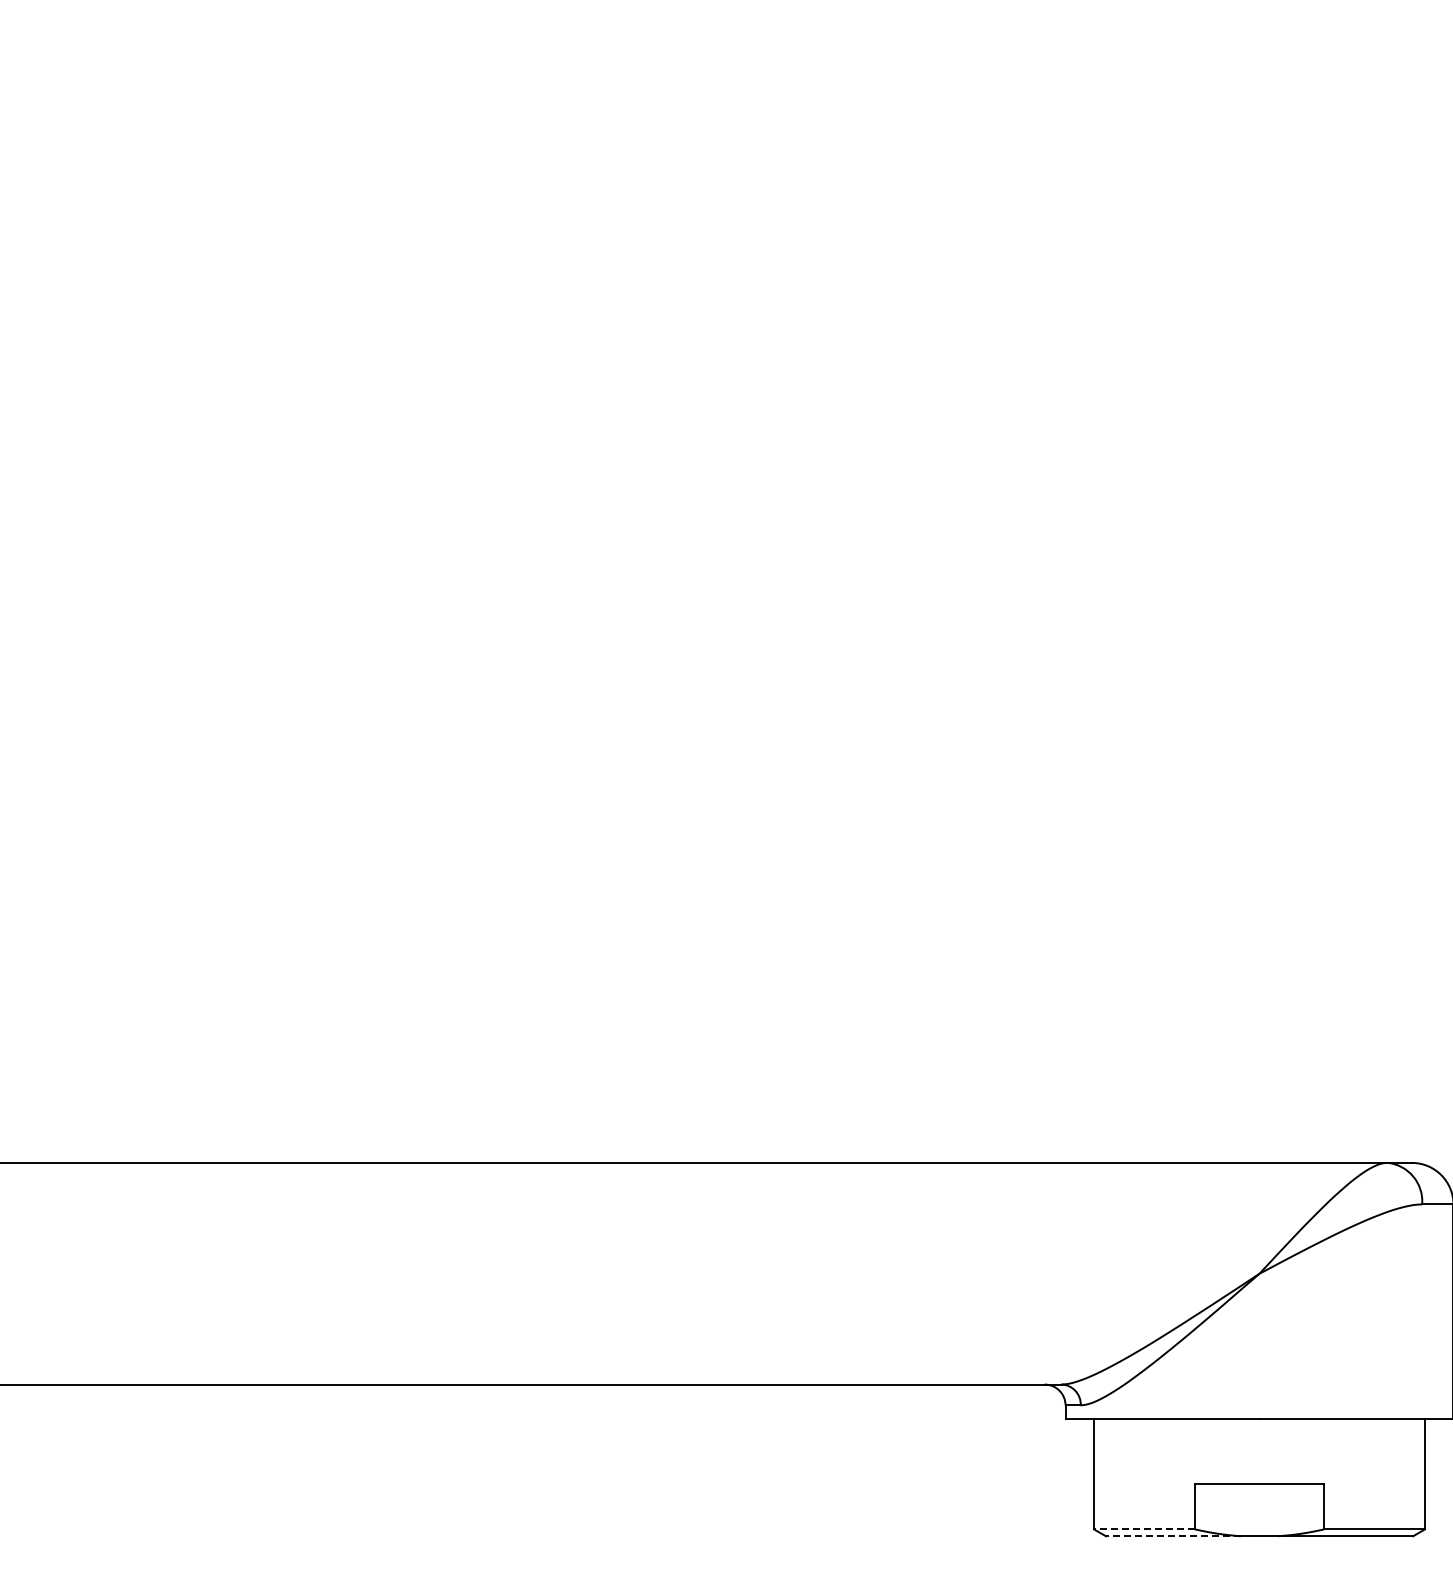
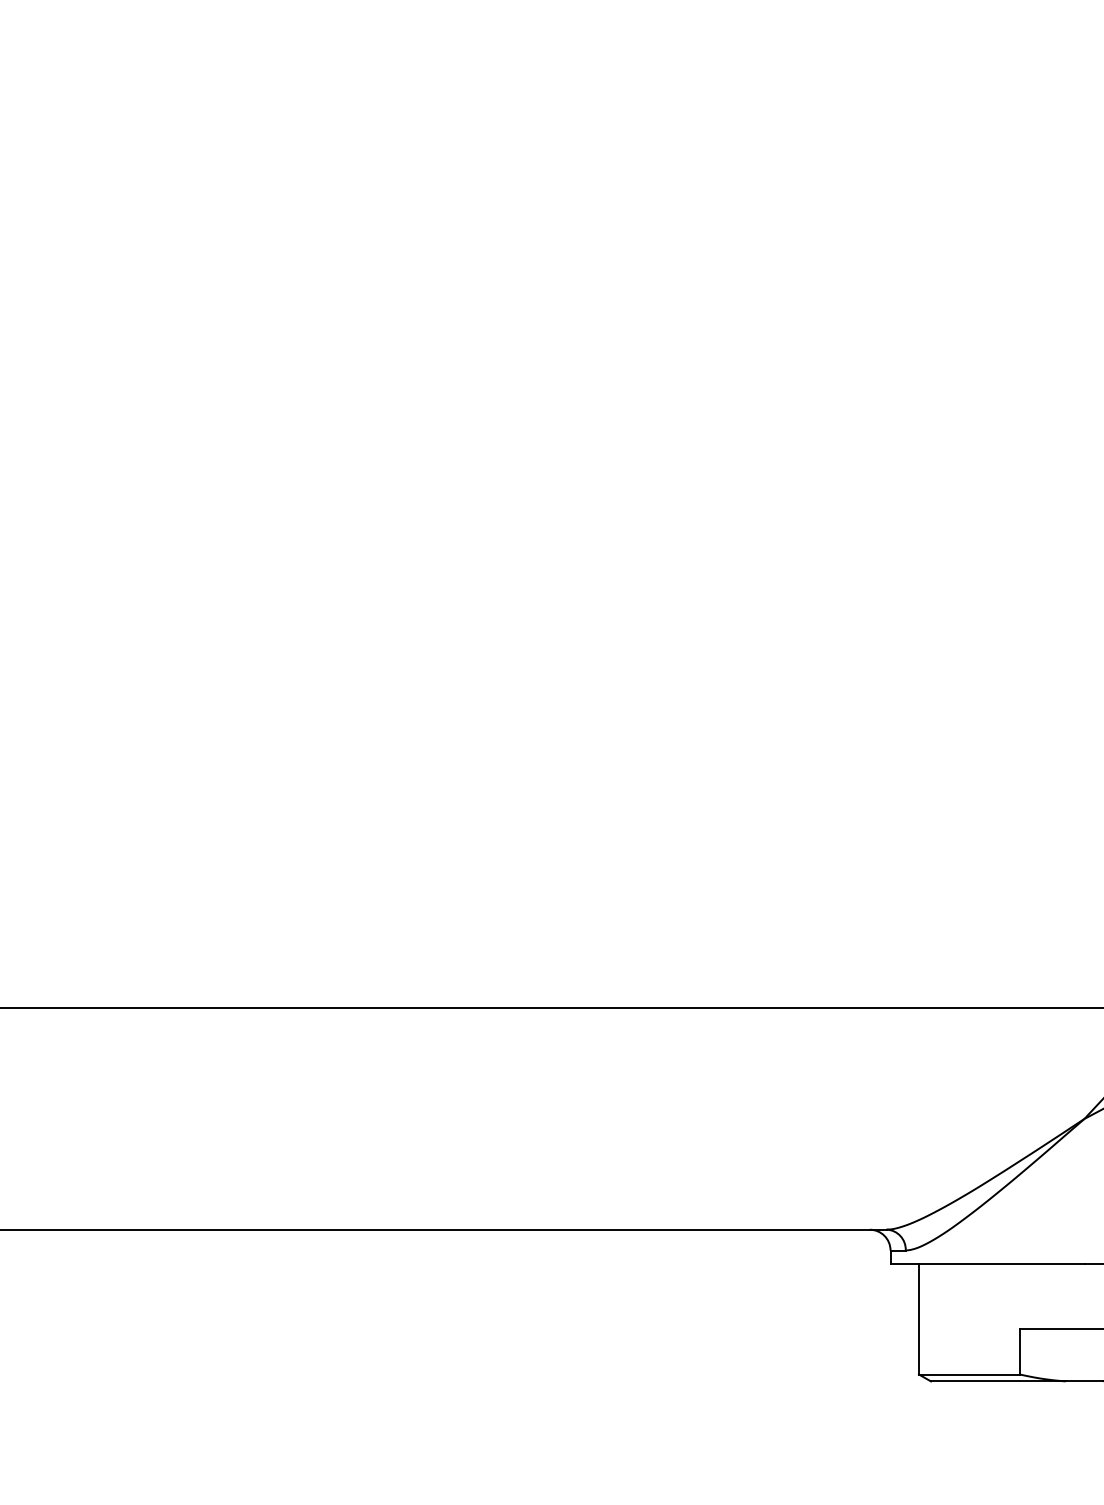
line: (1143, 1529) -> (968, 1374), dashed -> solid
line: (1172, 1536) -> (997, 1381), dashed -> solid

